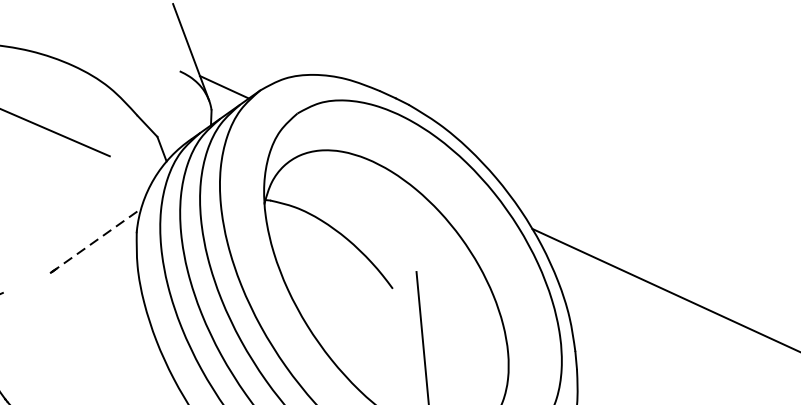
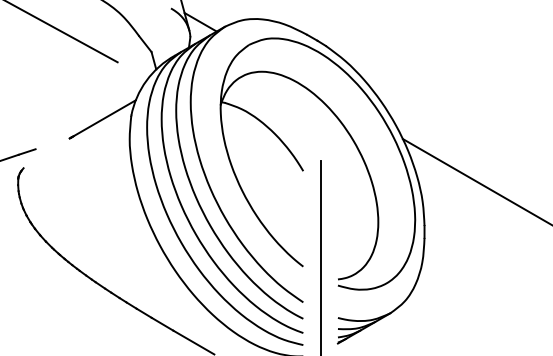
line: (97, 240) -> (103, 119), dashed -> solid

